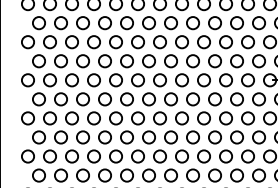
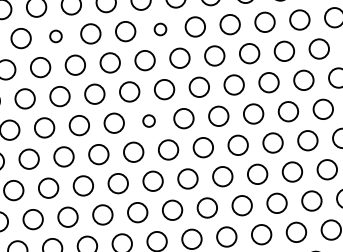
circle: (82, 23) -> (55, 36), size x0.6
circle: (148, 23) -> (159, 29), size x0.6
circle: (137, 80) -> (148, 121), size x0.6

